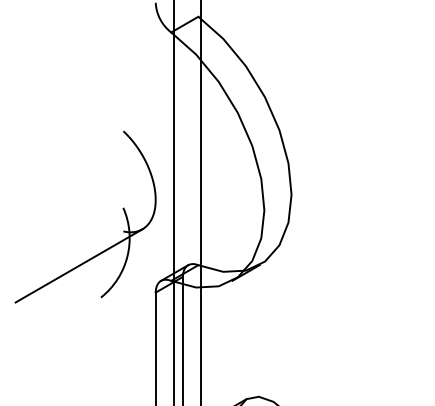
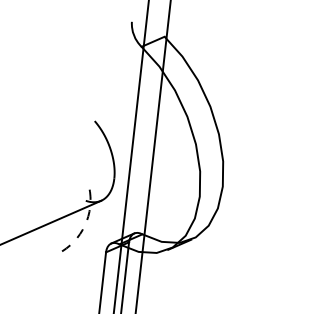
arc: (127, 256) -> (86, 221), solid -> dashed

